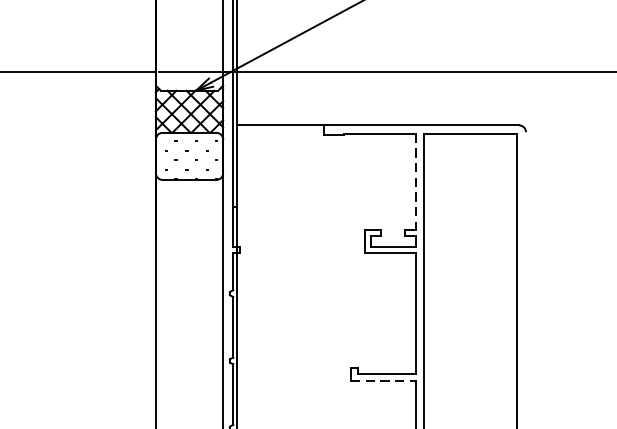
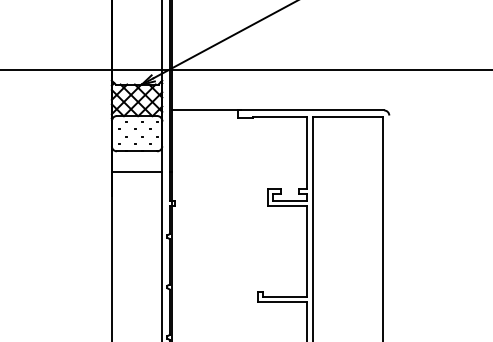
line: (415, 182) -> (306, 153), dashed -> solid
line: (188, 206) -> (136, 171), added
line: (383, 381) -> (282, 302), dashed -> solid

